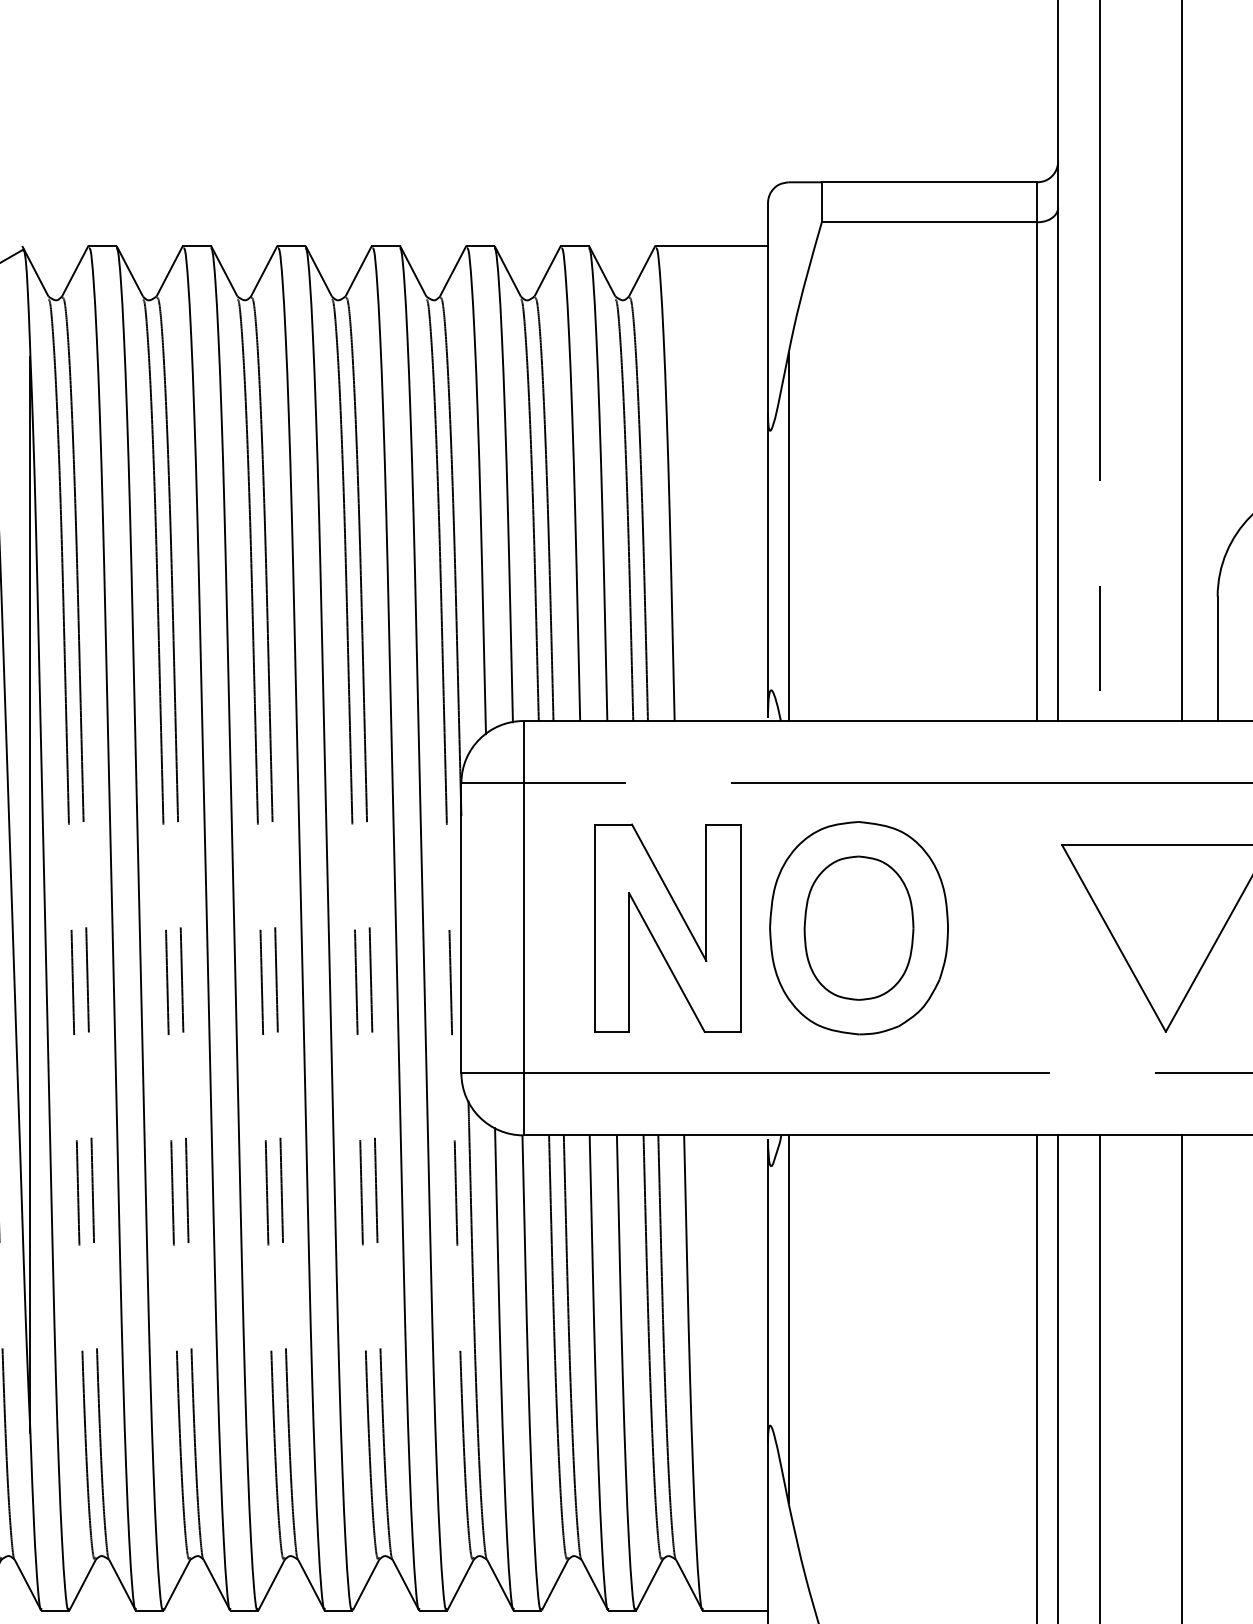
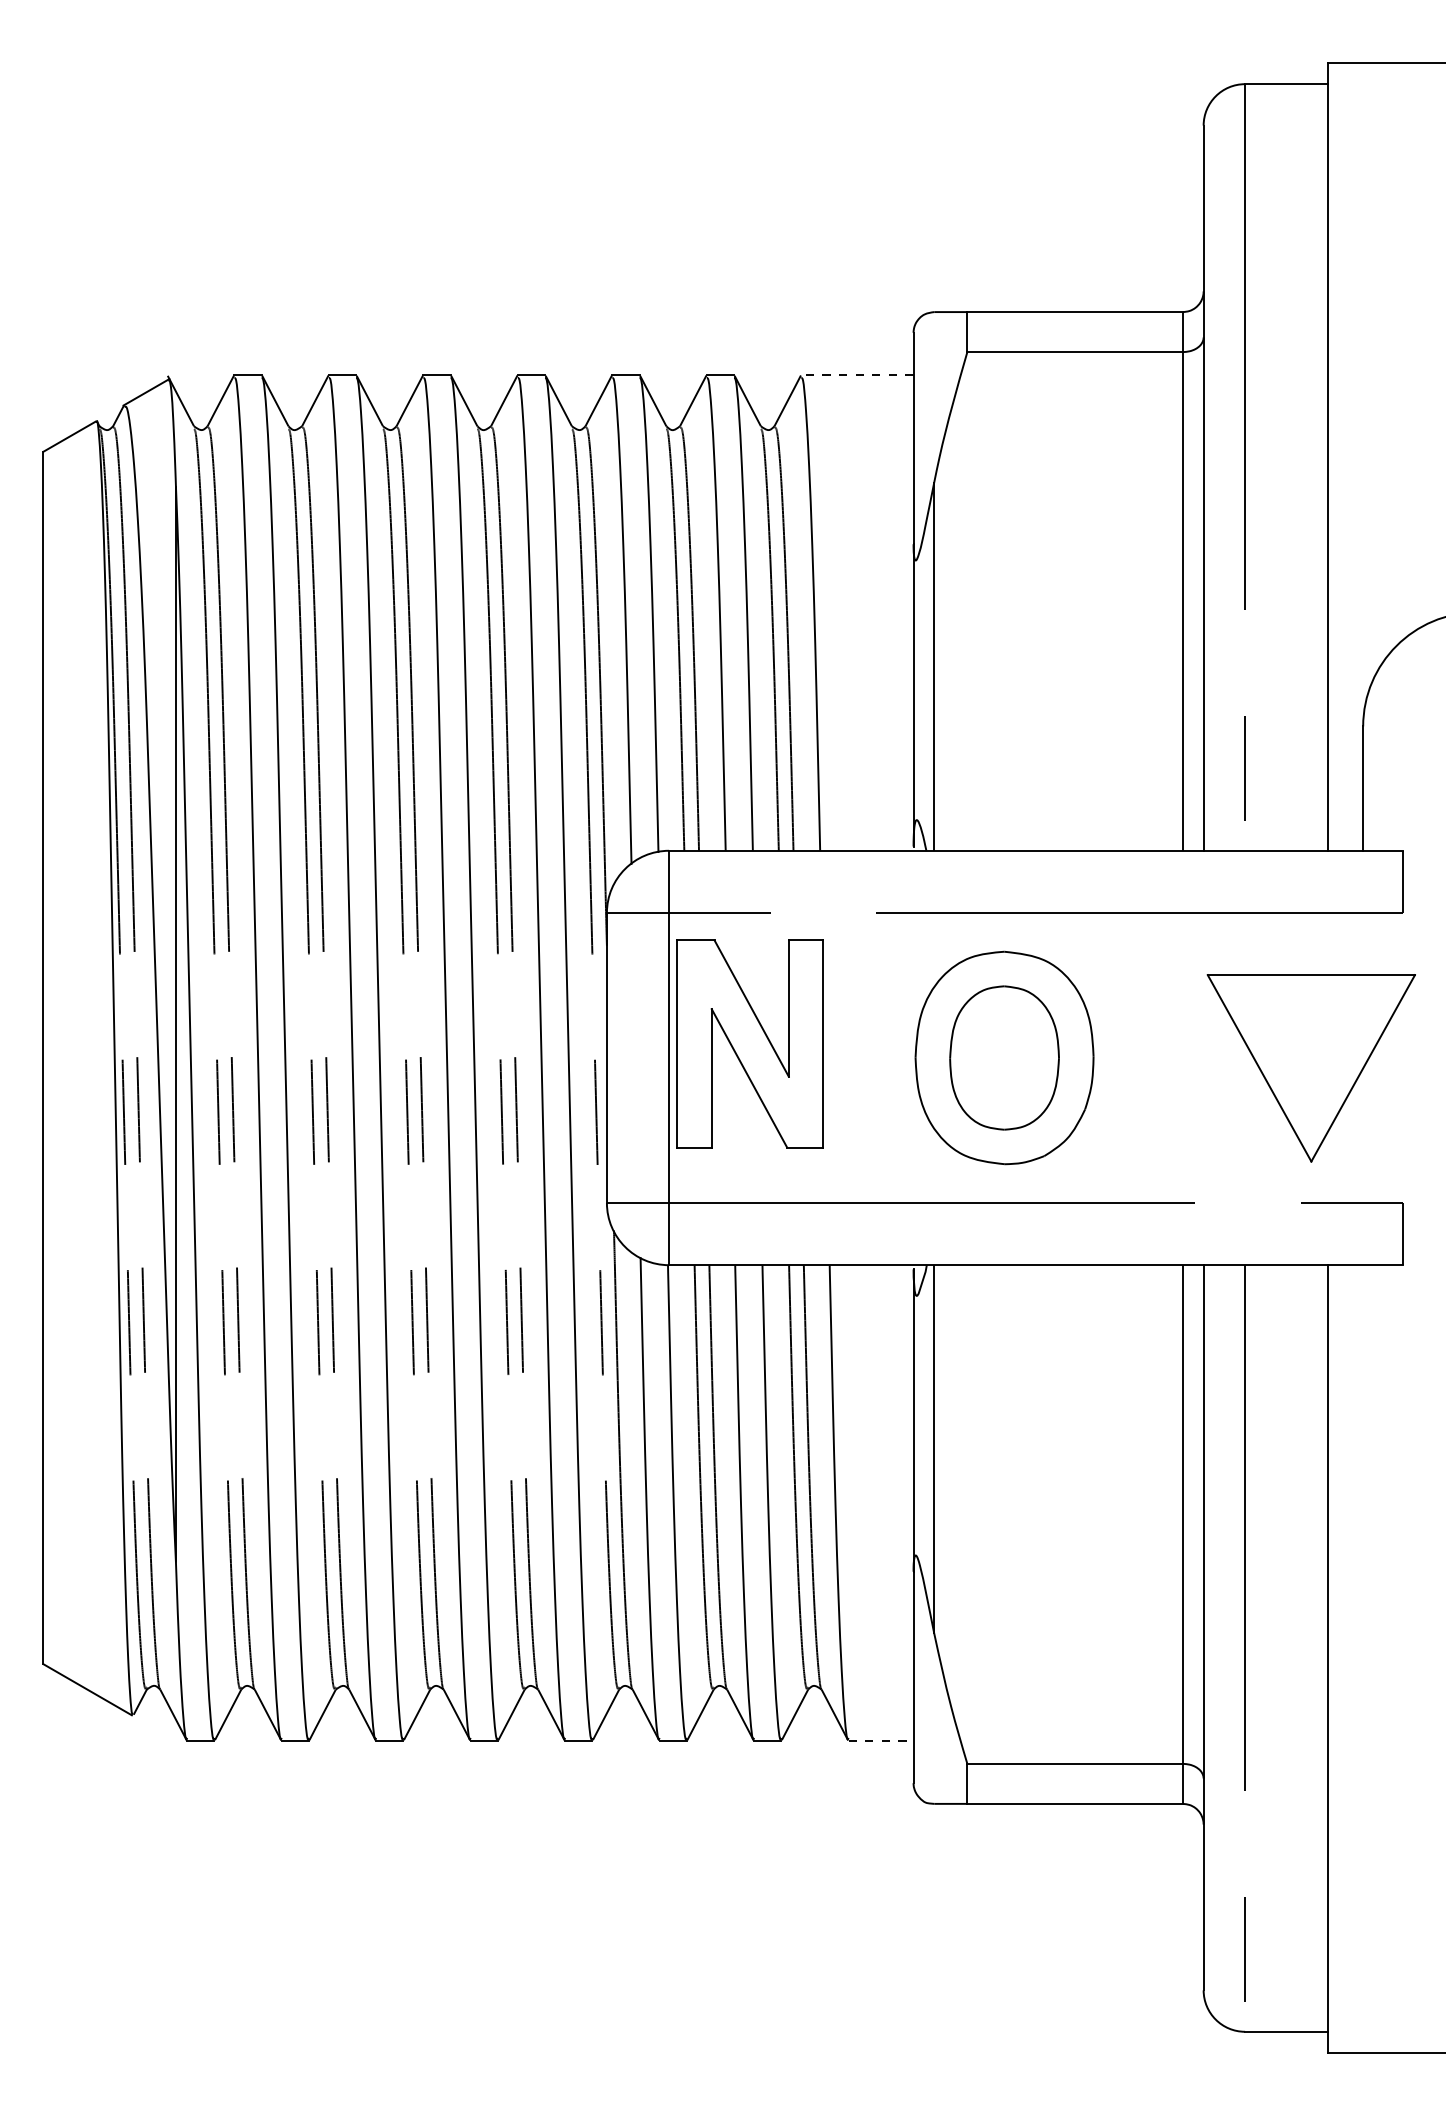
line: (710, 245) -> (856, 375), solid -> dashed
part: (666, 927) -> (749, 1043), moved
line: (735, 1610) -> (881, 1740), solid -> dashed

